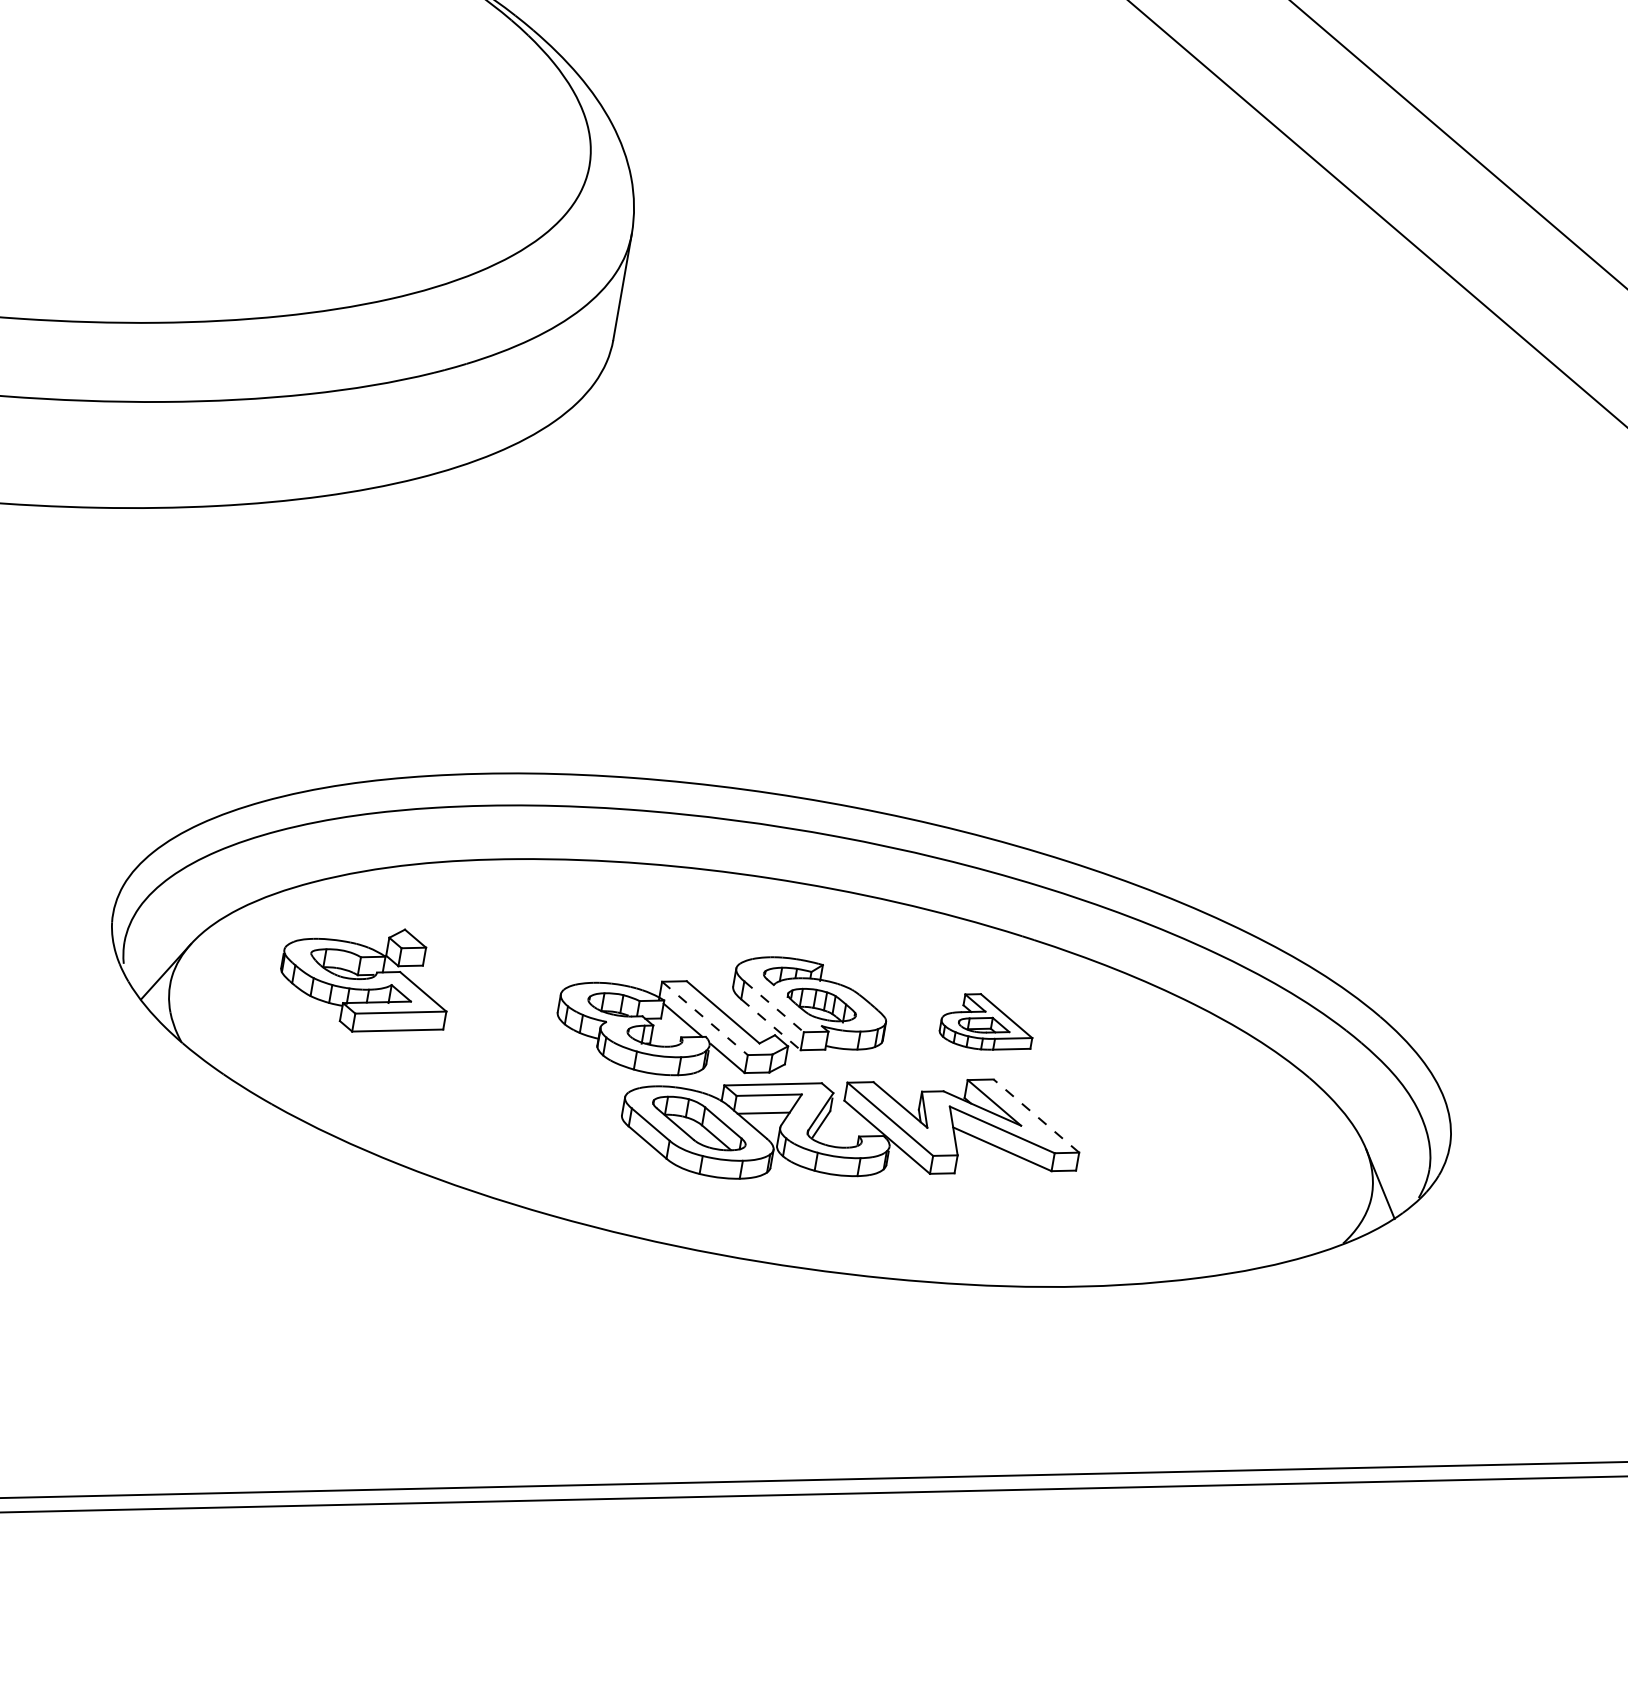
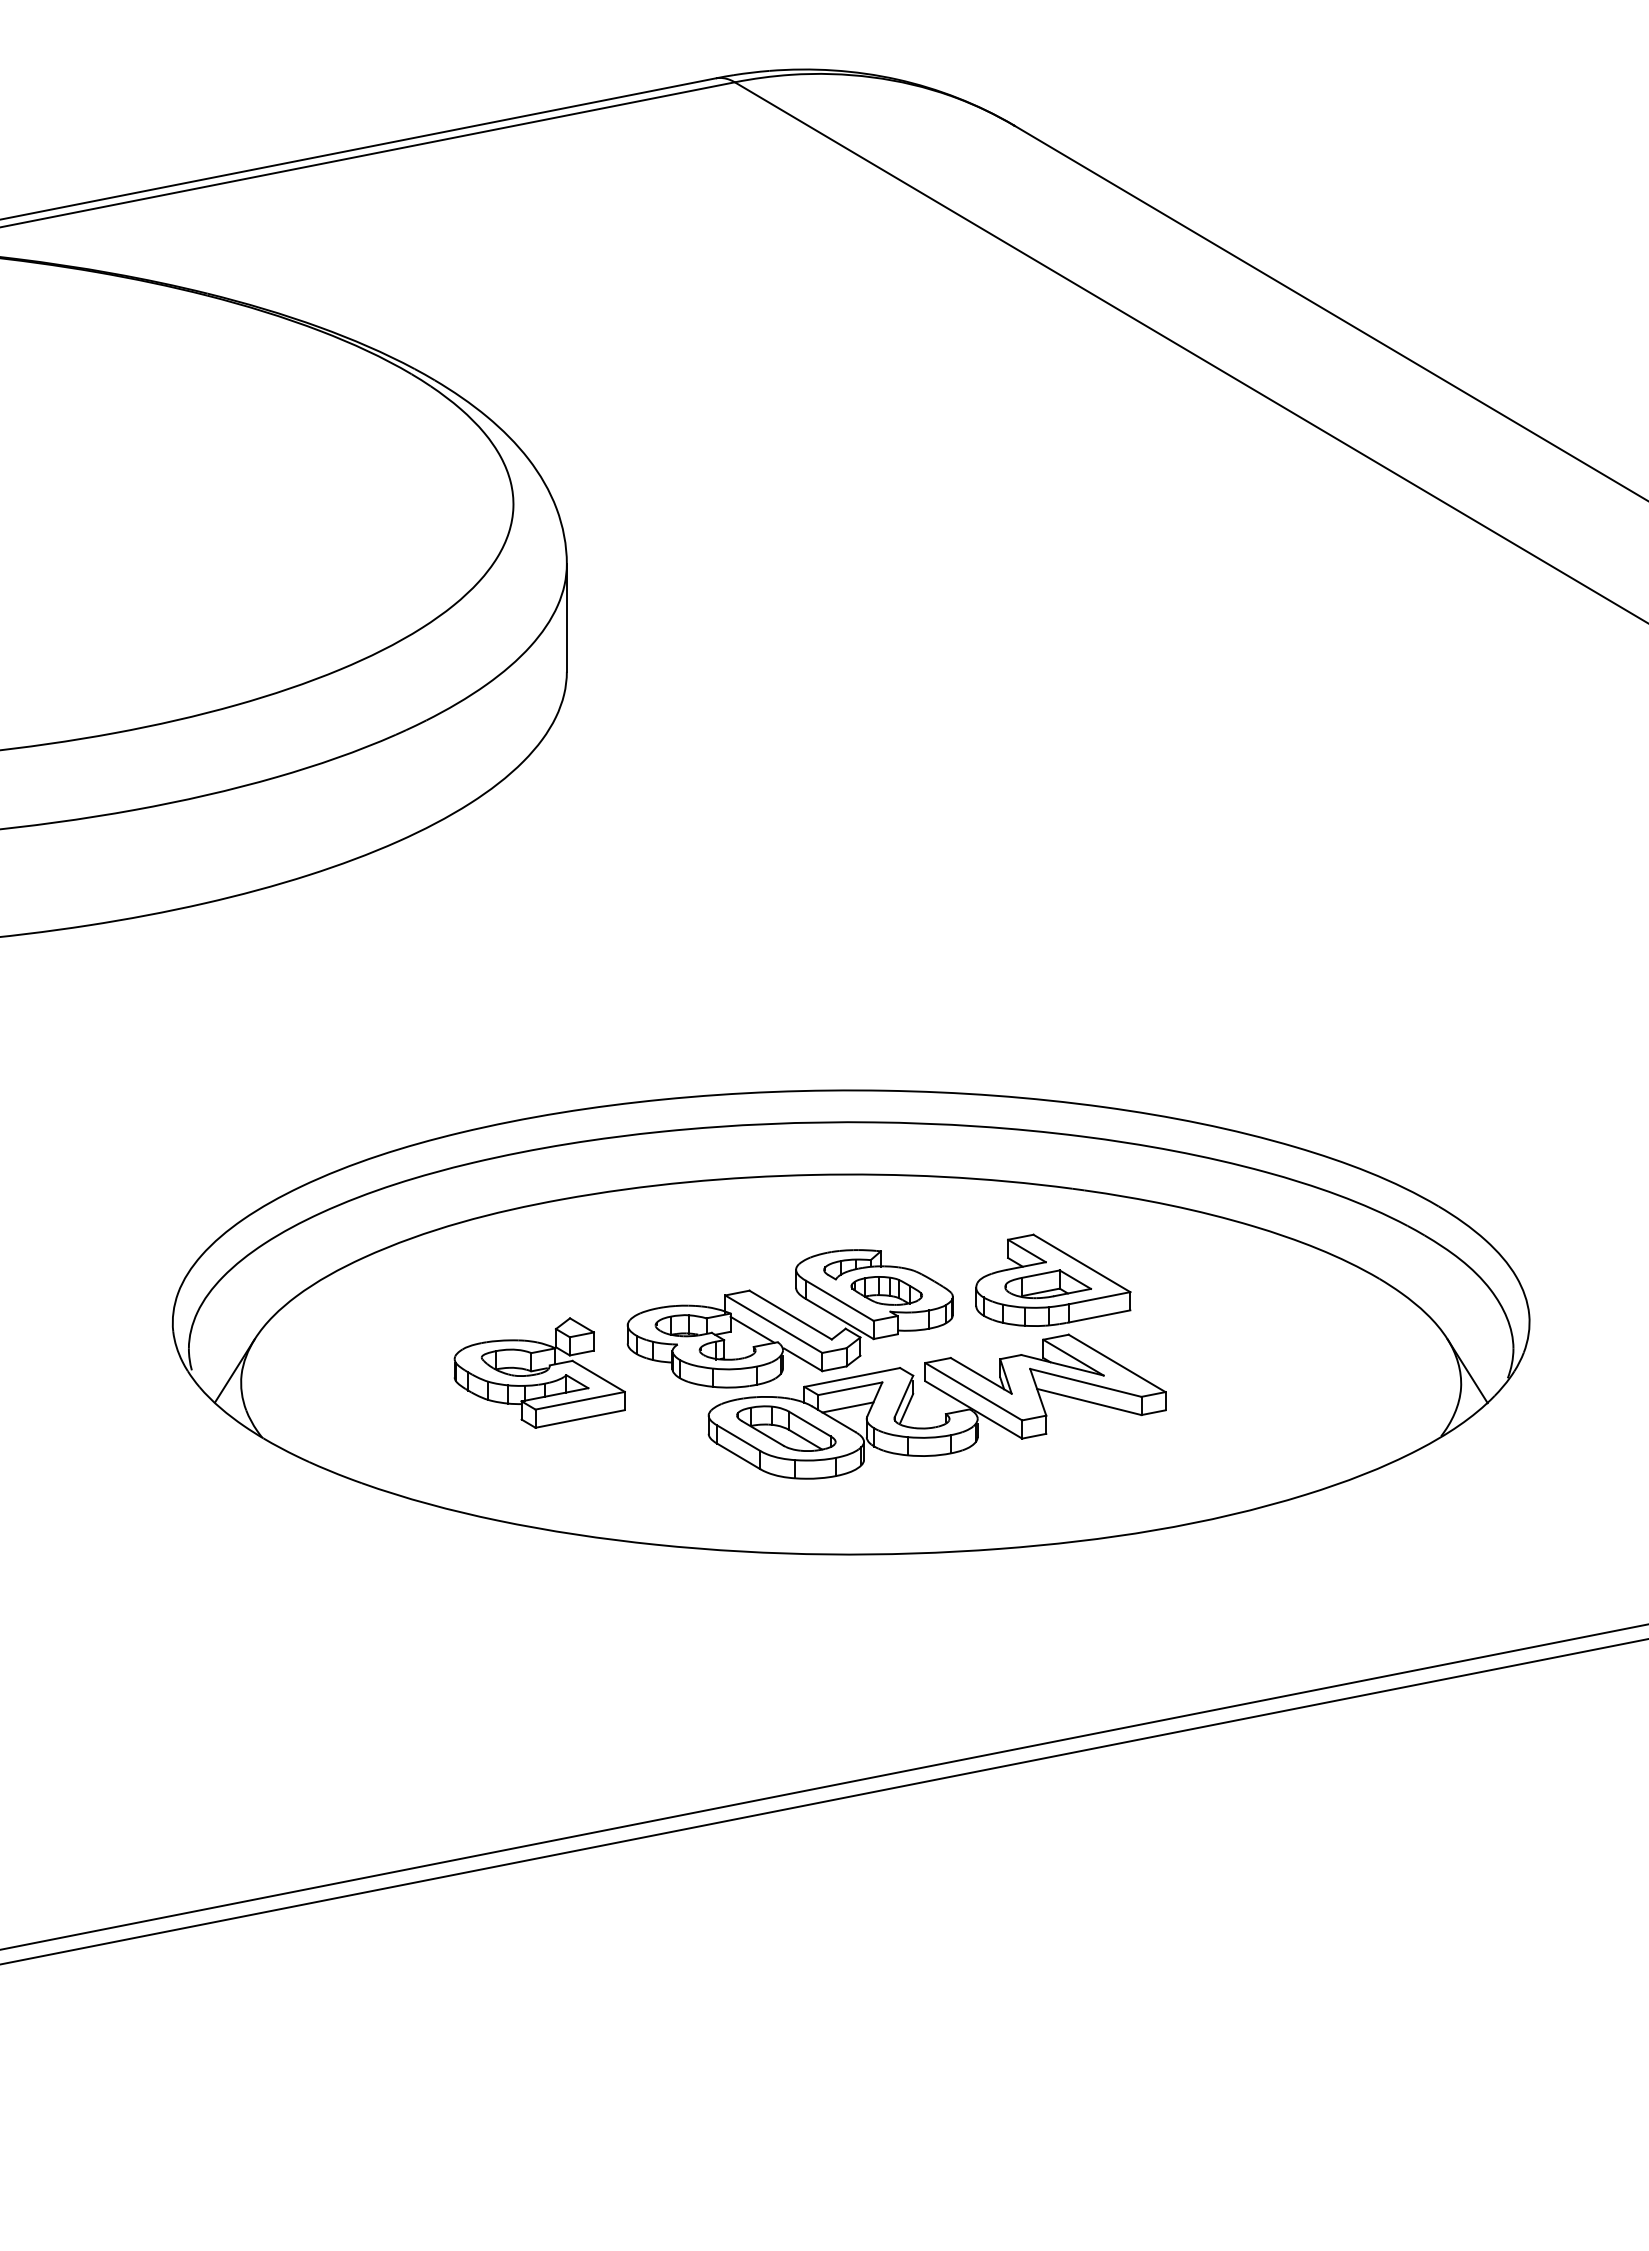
part: (365, 977) -> (539, 1372), moved
line: (774, 1007) -> (840, 1301), dashed -> solid
line: (705, 1018) -> (774, 1324), dashed -> solid
part: (988, 1022) -> (1053, 1279), size x1.67
line: (771, 1025) -> (840, 1319), dashed -> solid
line: (1035, 1116) -> (1116, 1363), dashed -> solid

